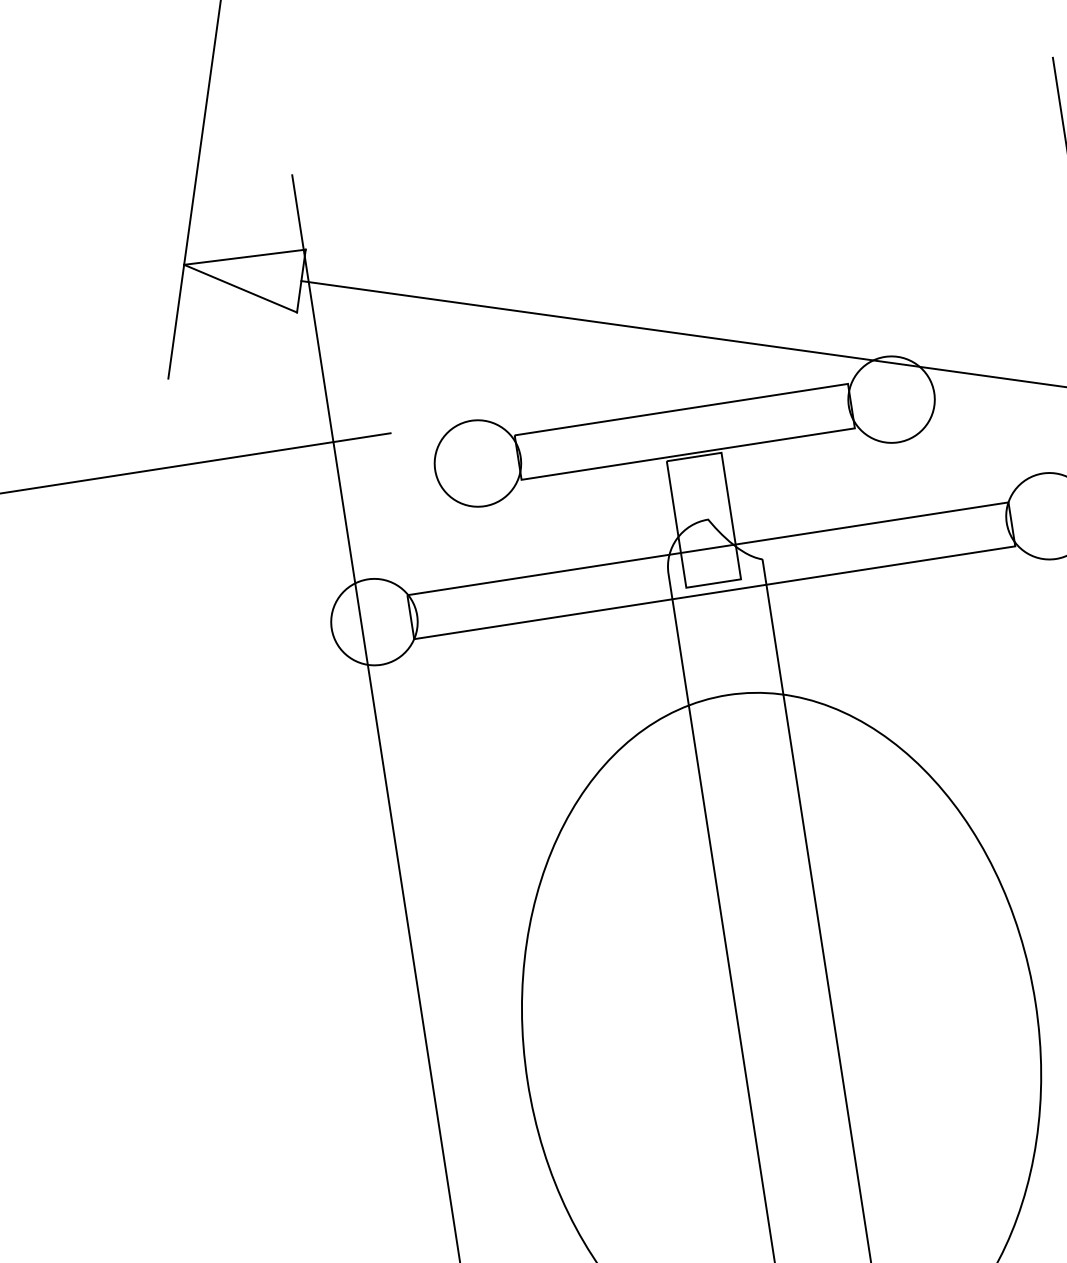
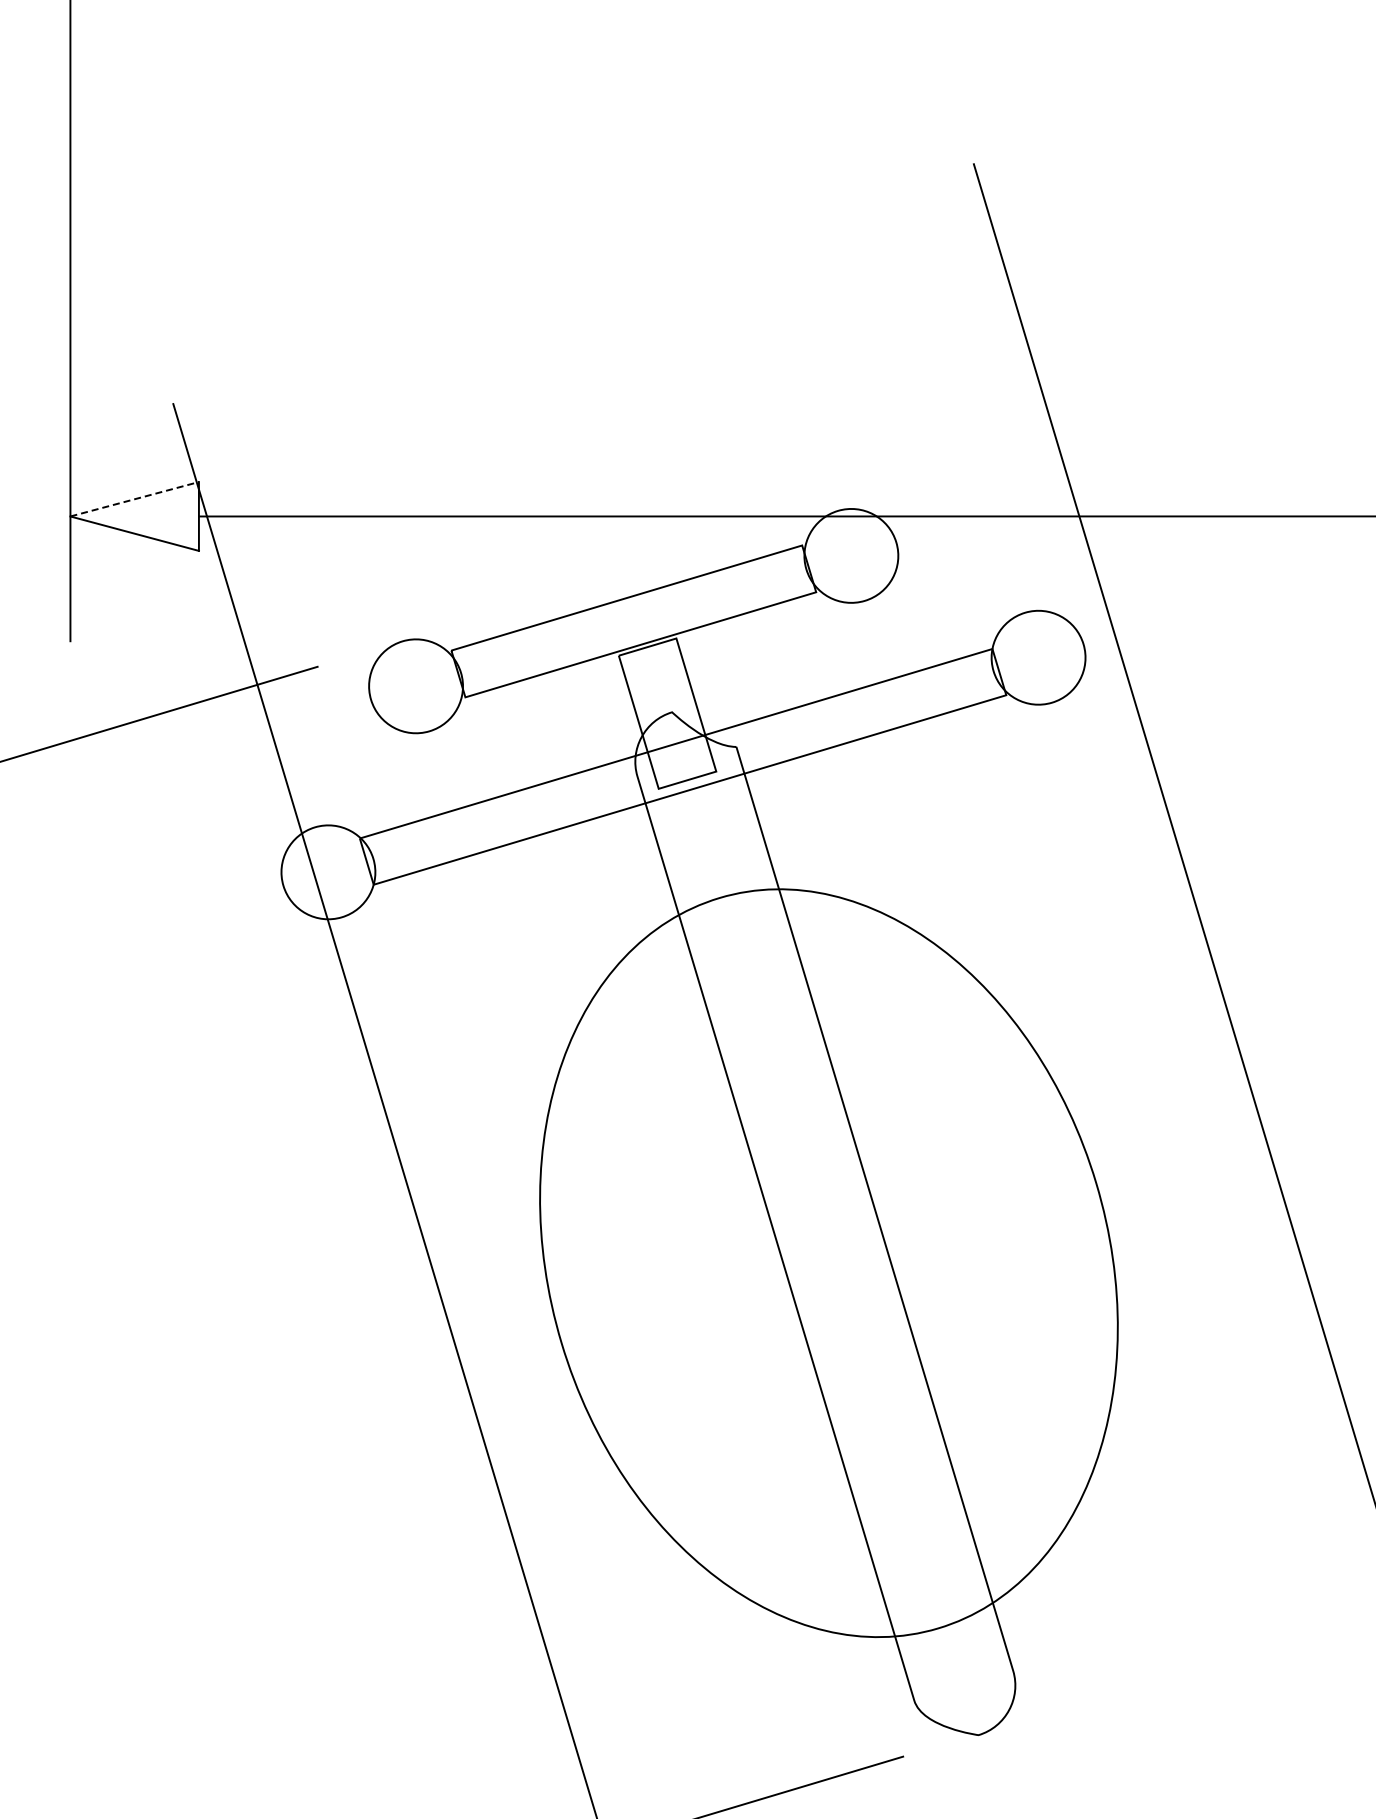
line: (244, 257) -> (134, 499), solid -> dashed

